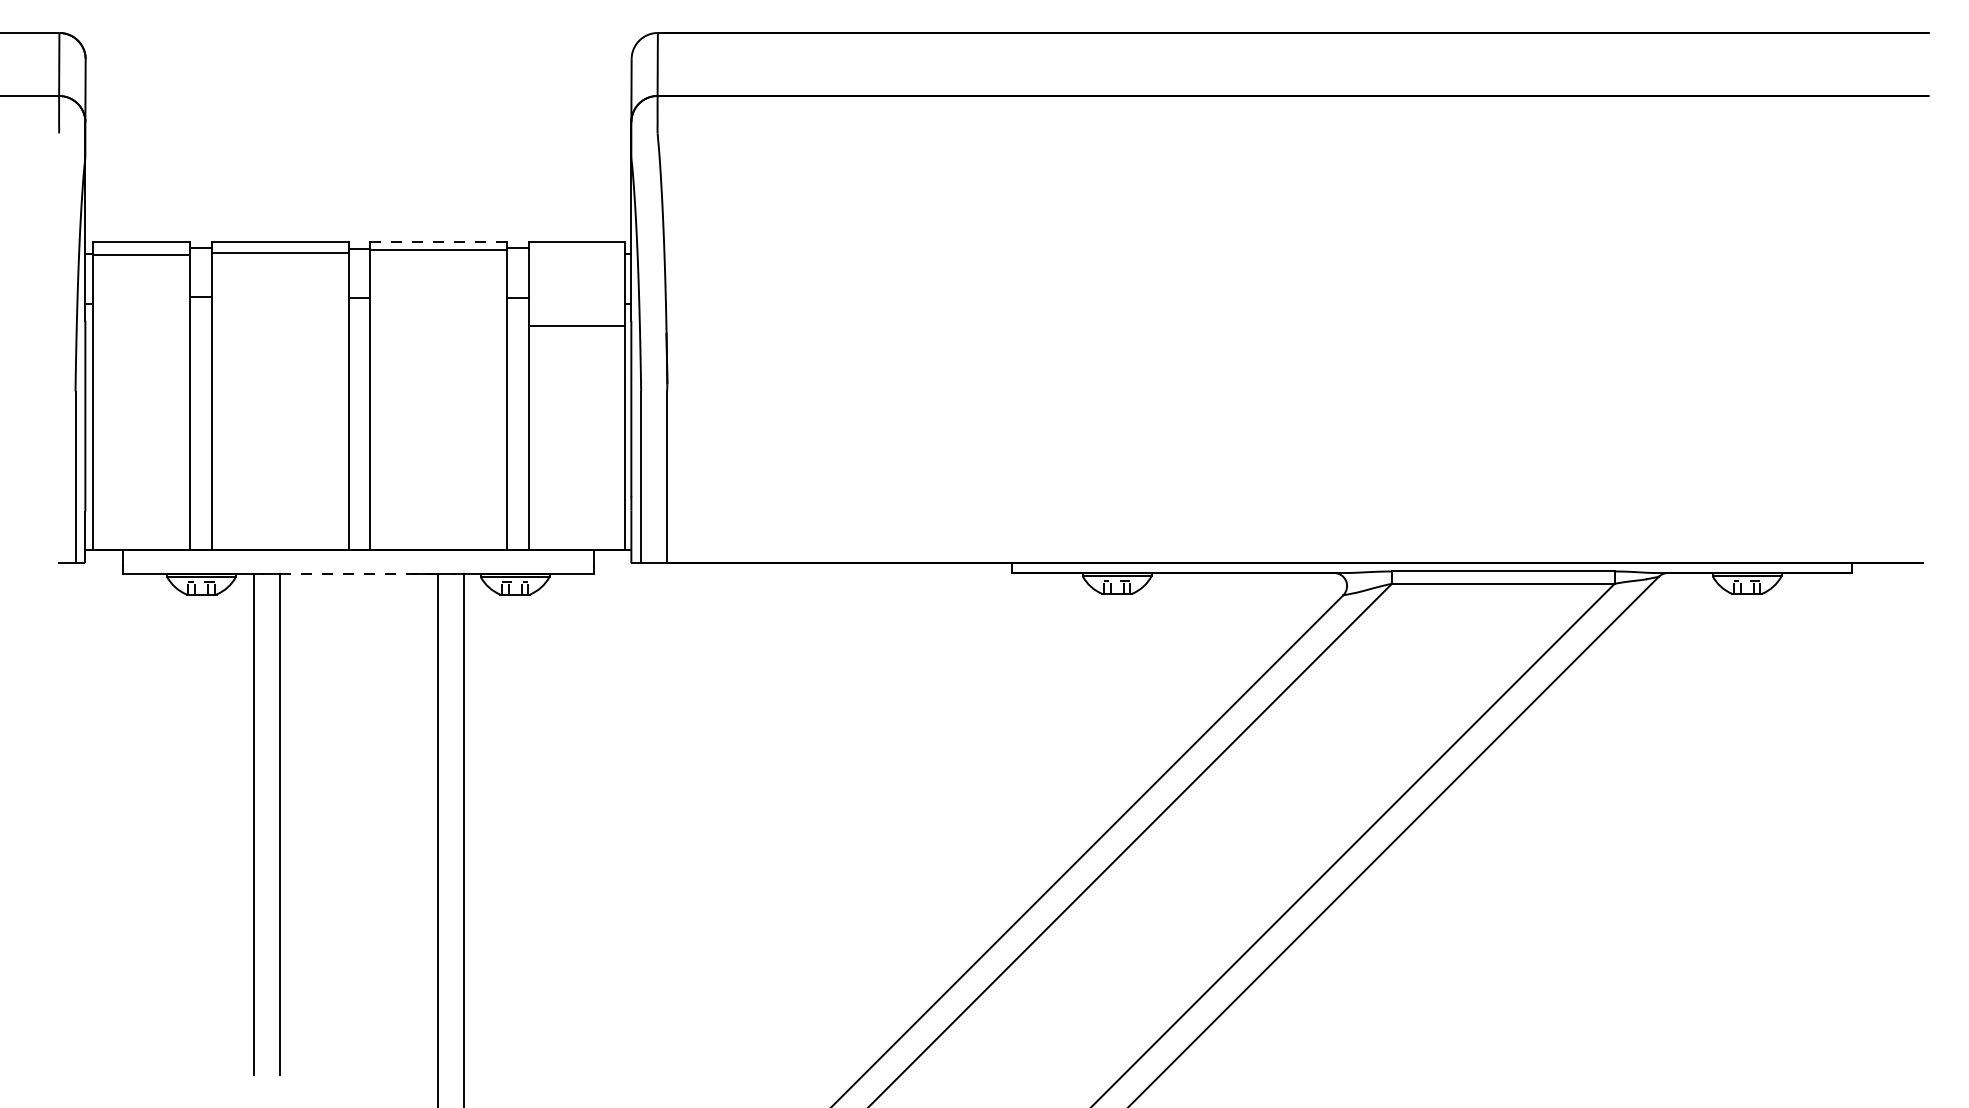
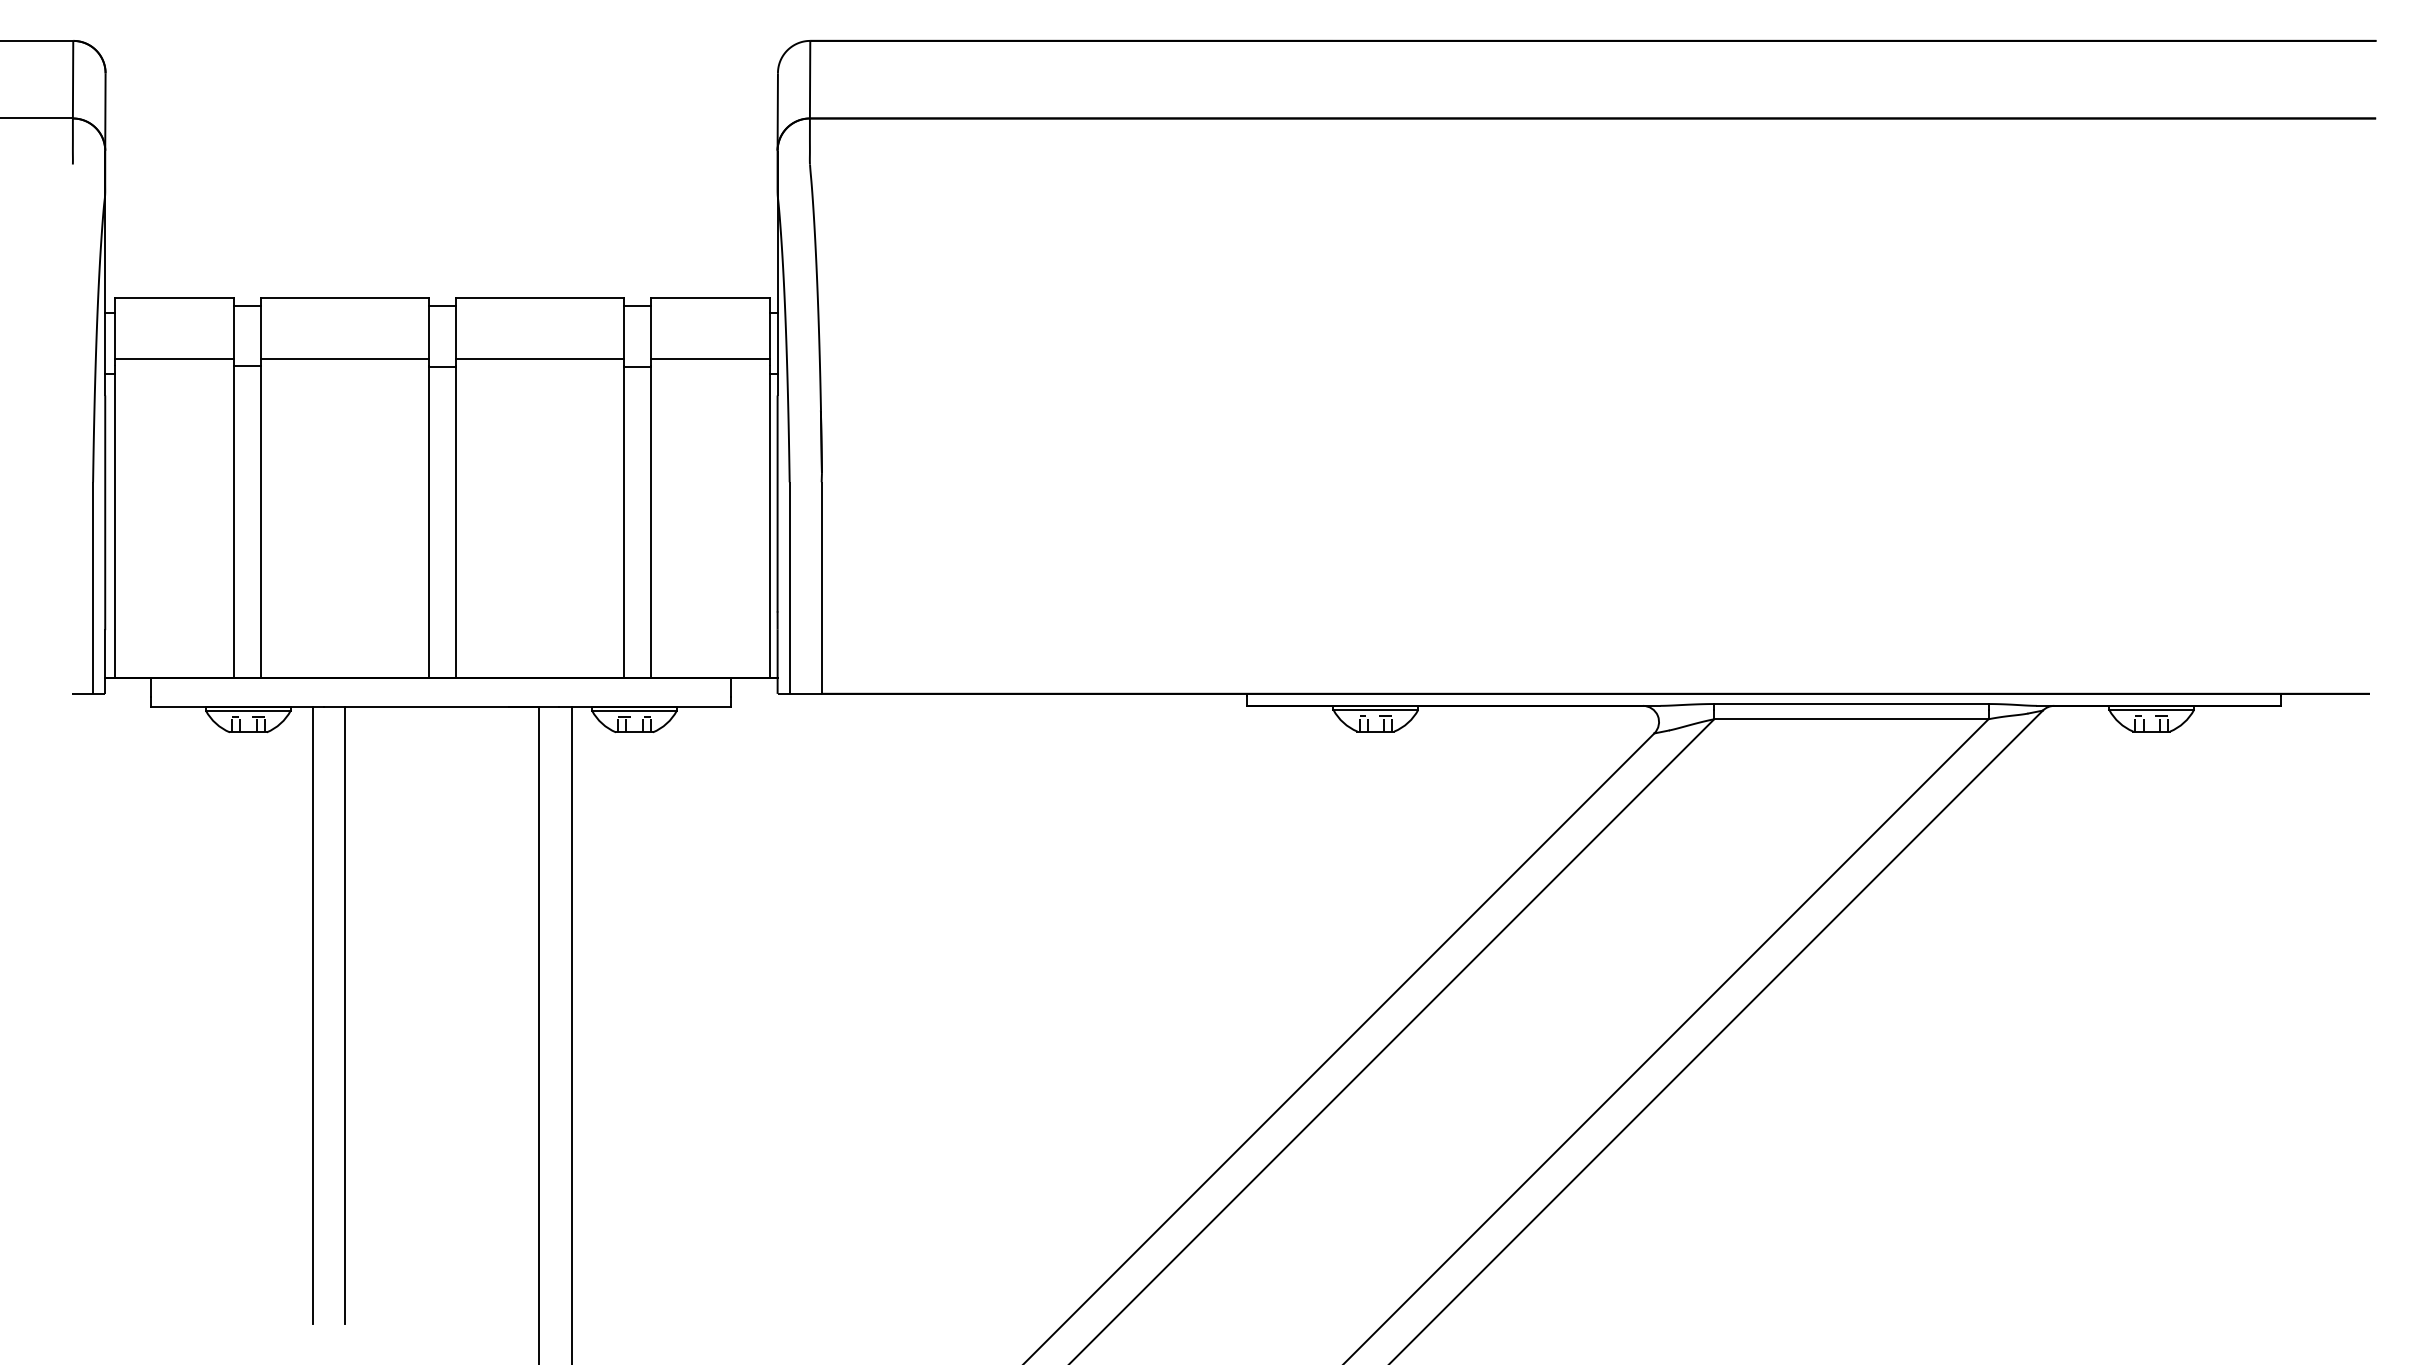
line: (438, 241) -> (540, 297), dashed -> solid
line: (438, 250) -> (540, 359), moved
line: (280, 253) -> (345, 359), moved
line: (141, 254) -> (174, 357), moved
line: (576, 326) -> (710, 359), moved
line: (359, 573) -> (442, 706), dashed -> solid

